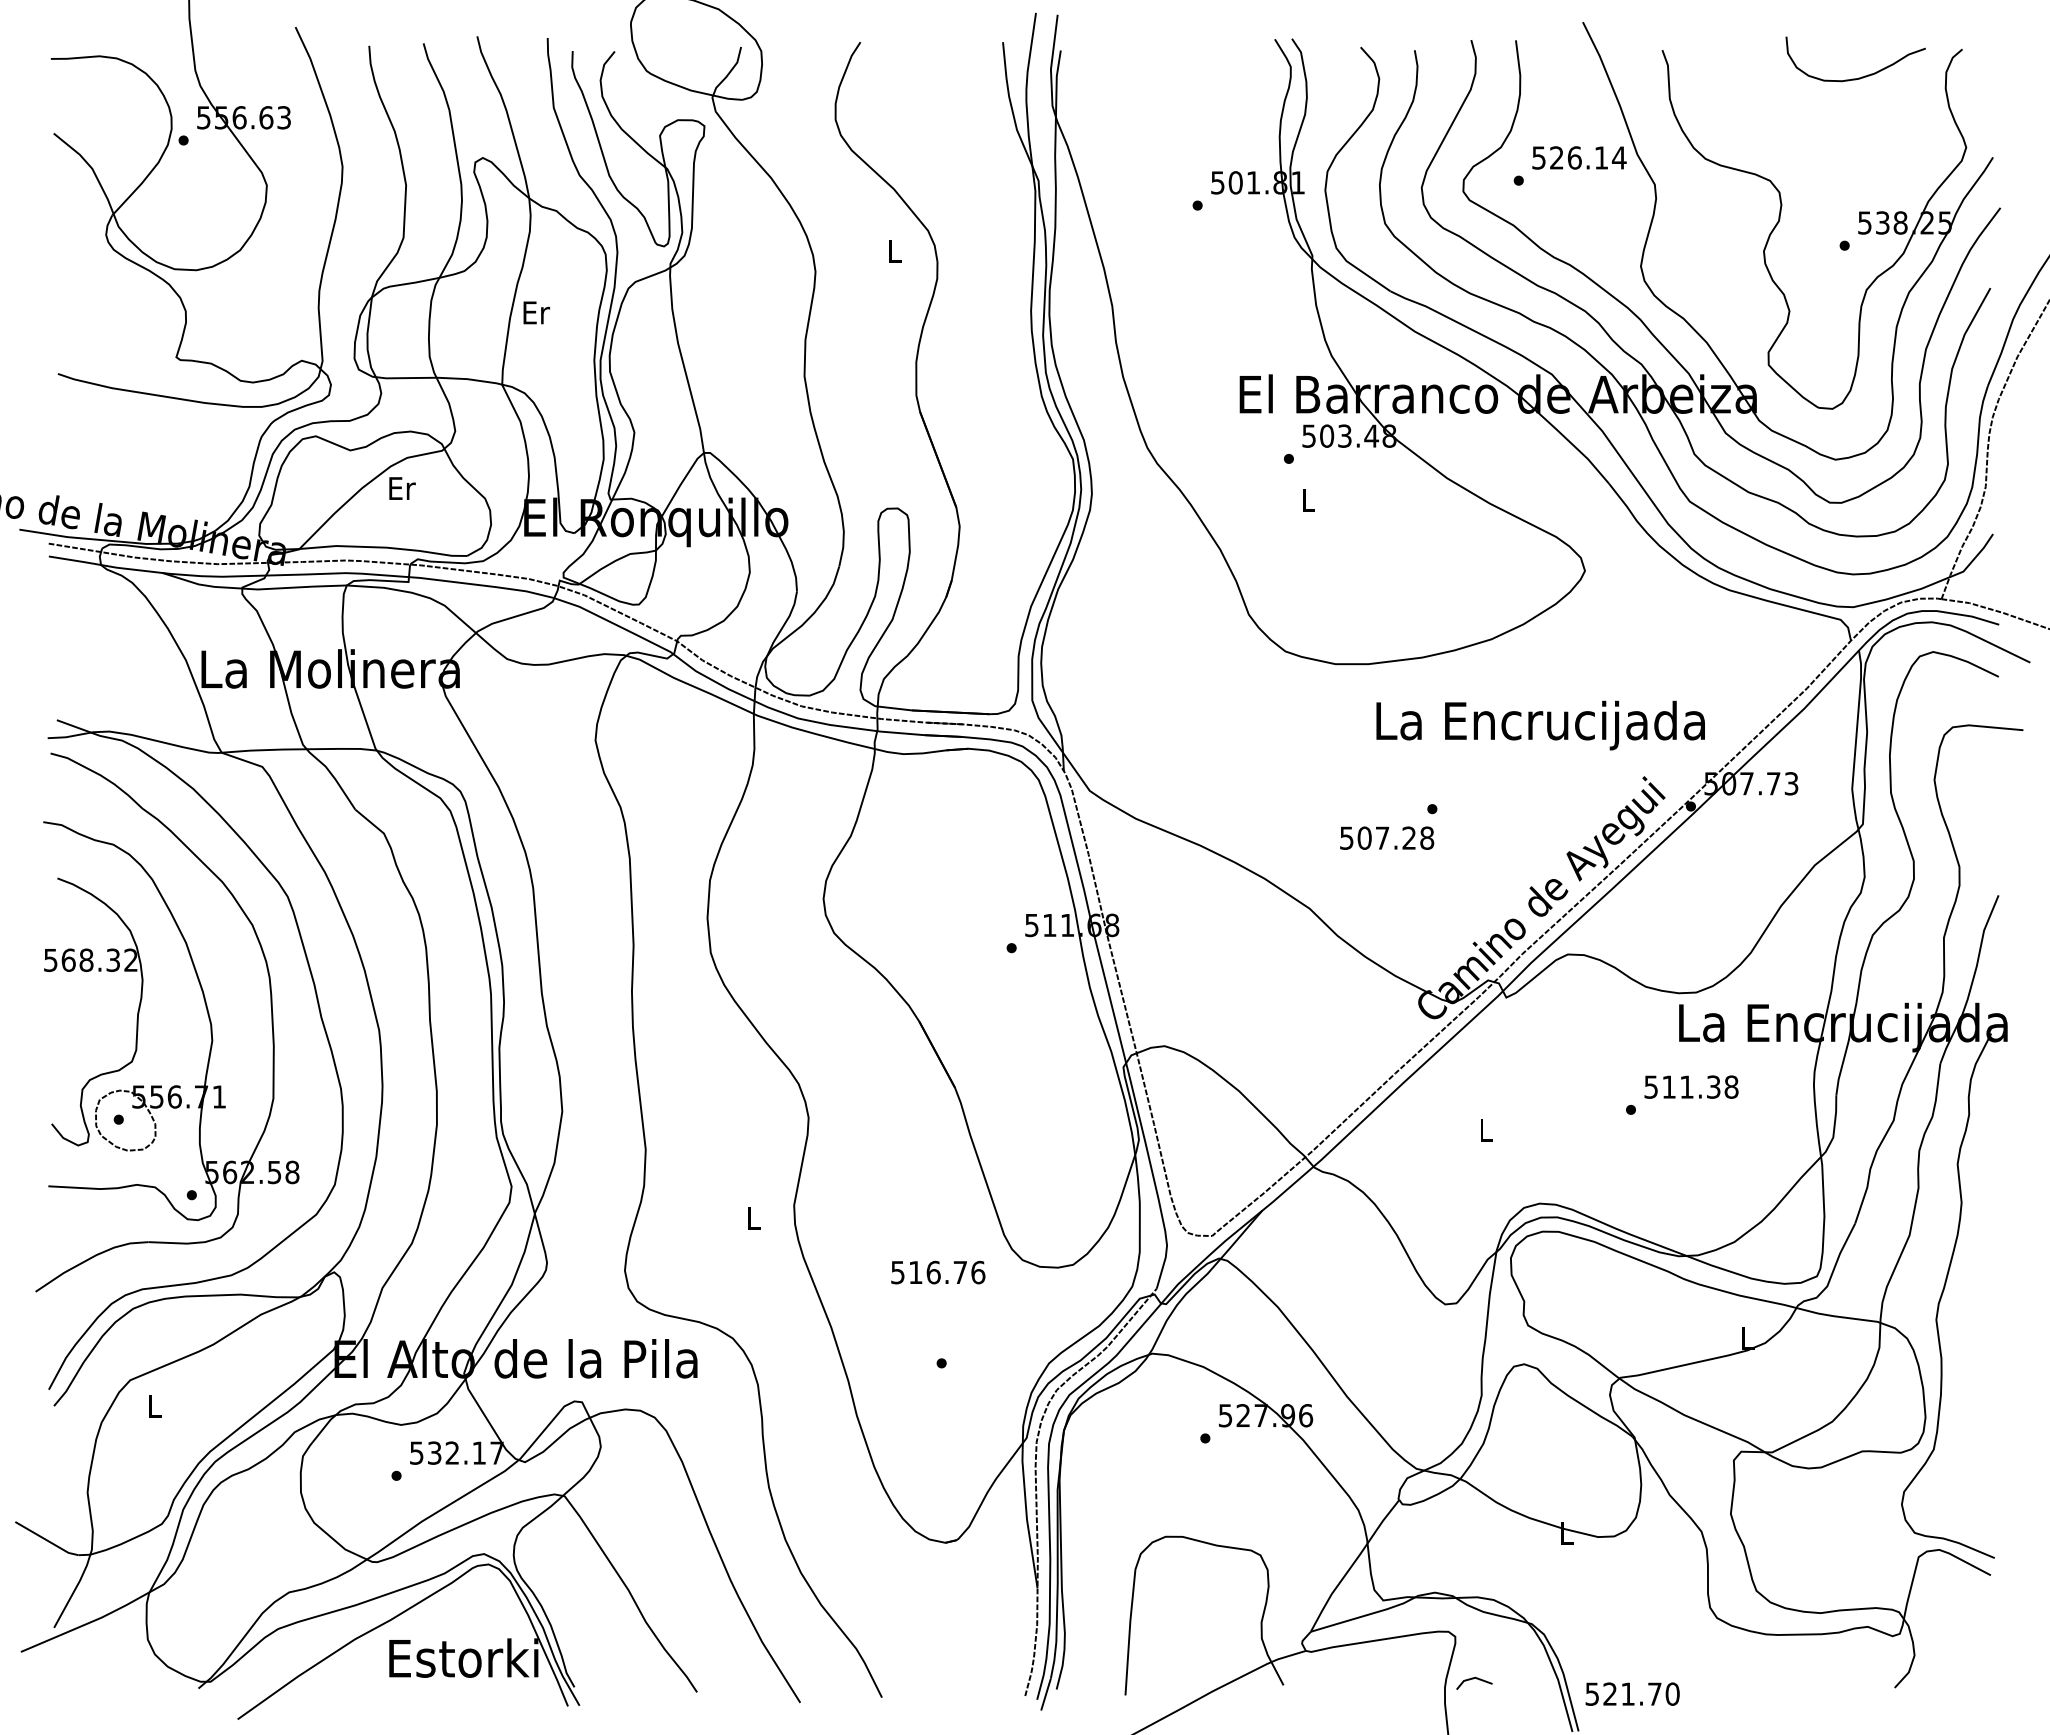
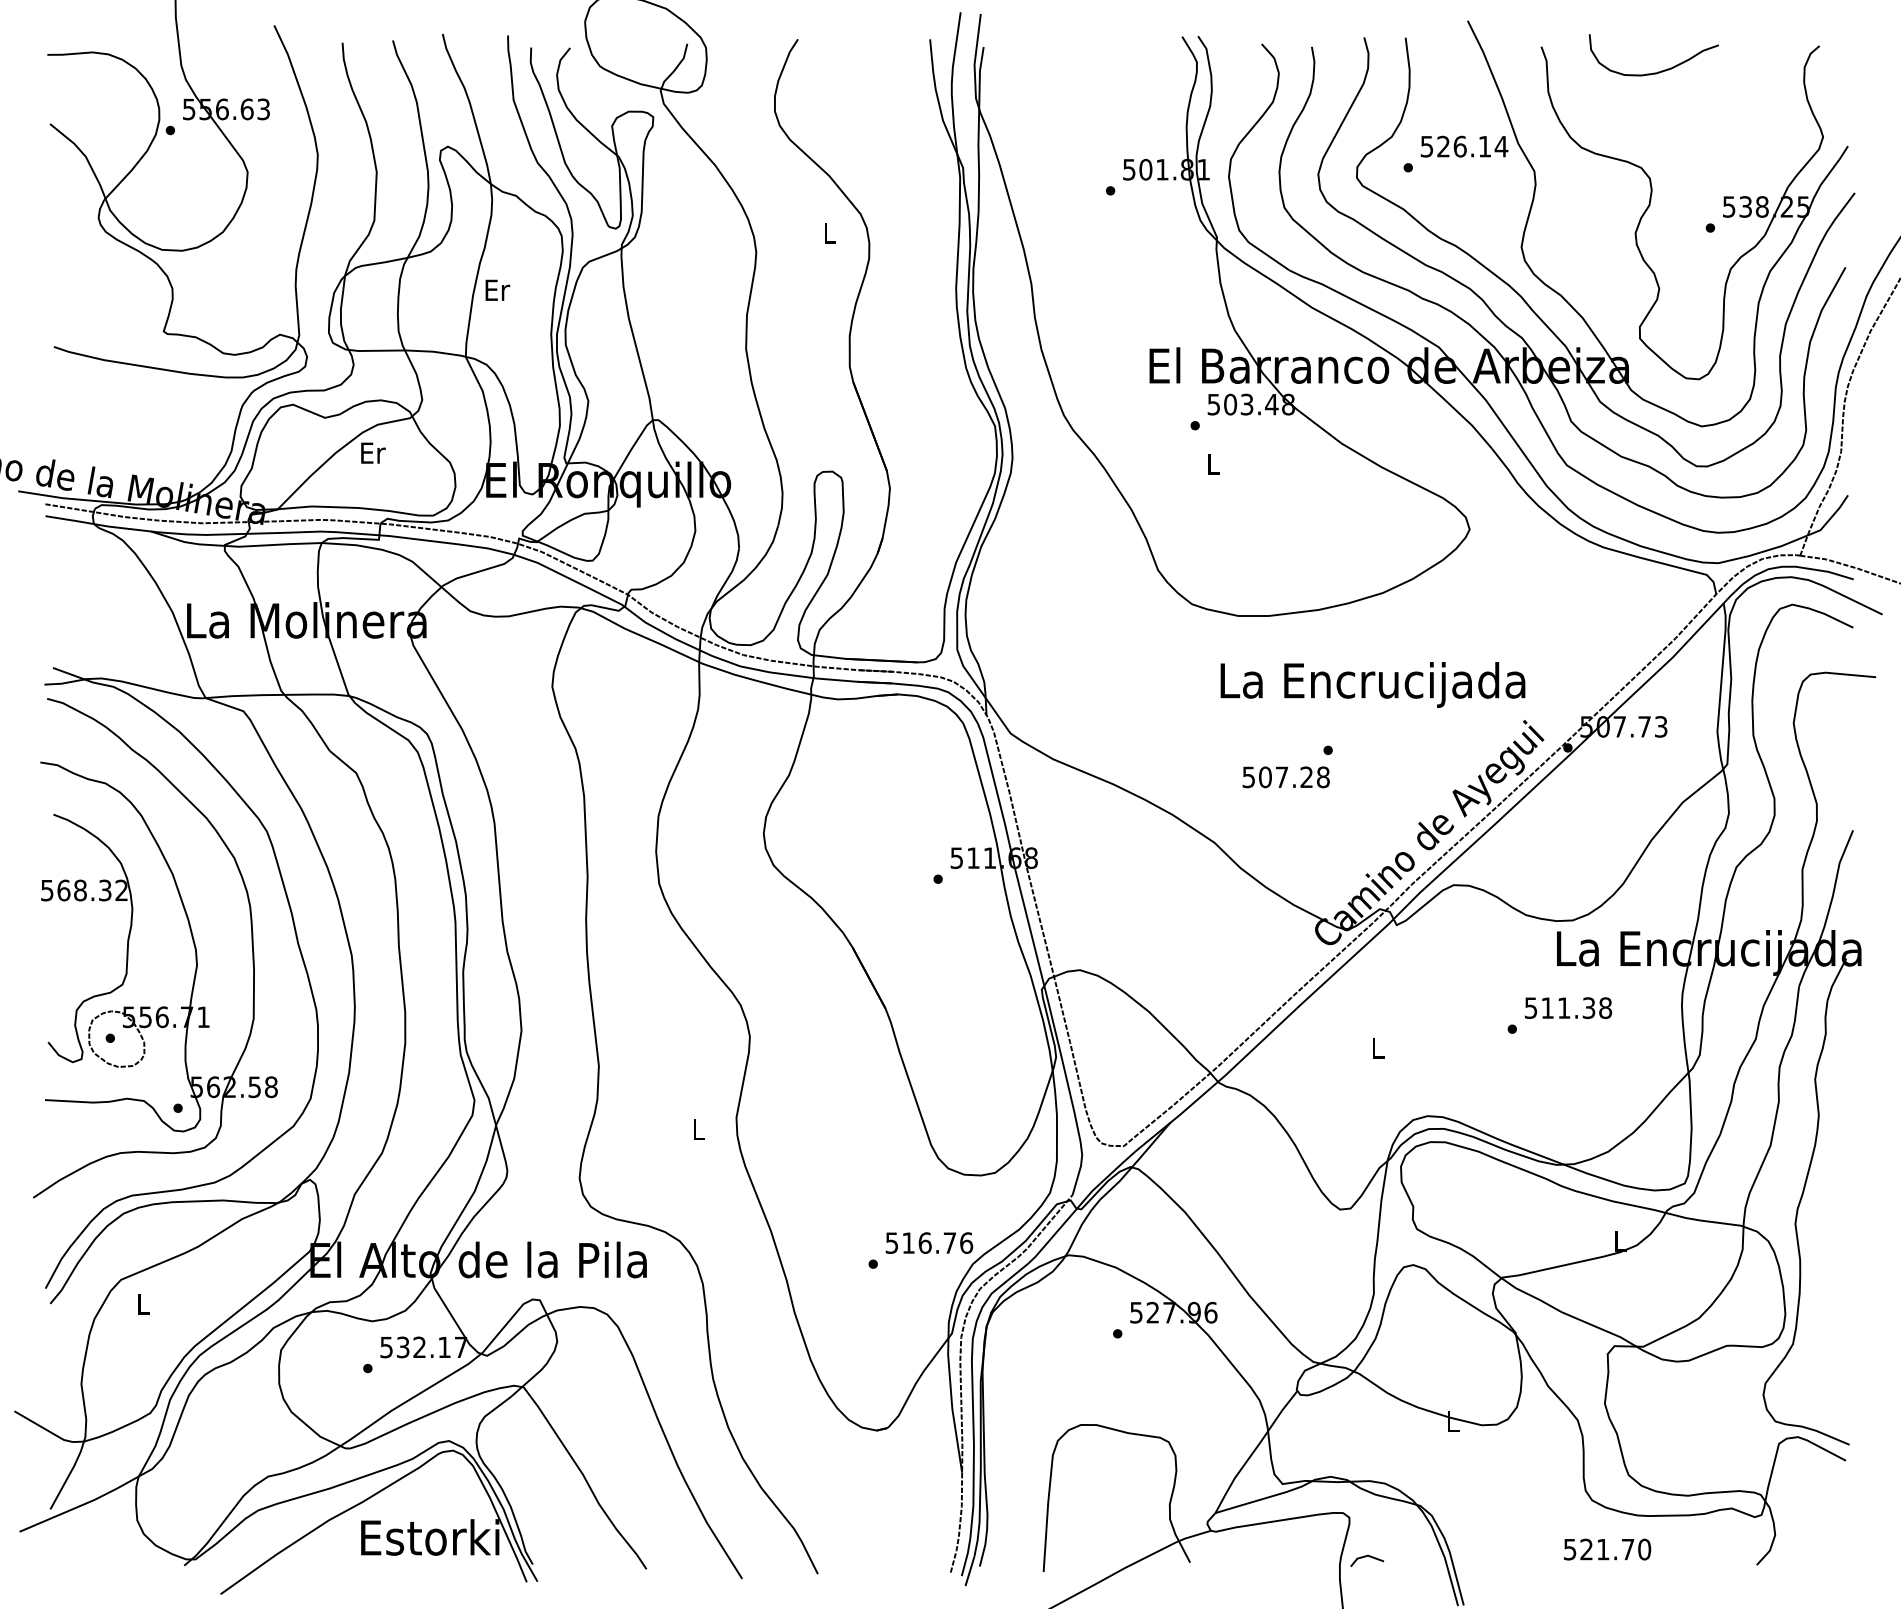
curve: (1861, 76) -> (1659, 71), moved
text: (1540, 725) -> (1372, 684), moved
text: (938, 1272) -> (929, 1243), moved
text: (1632, 1693) -> (1607, 1548), moved

